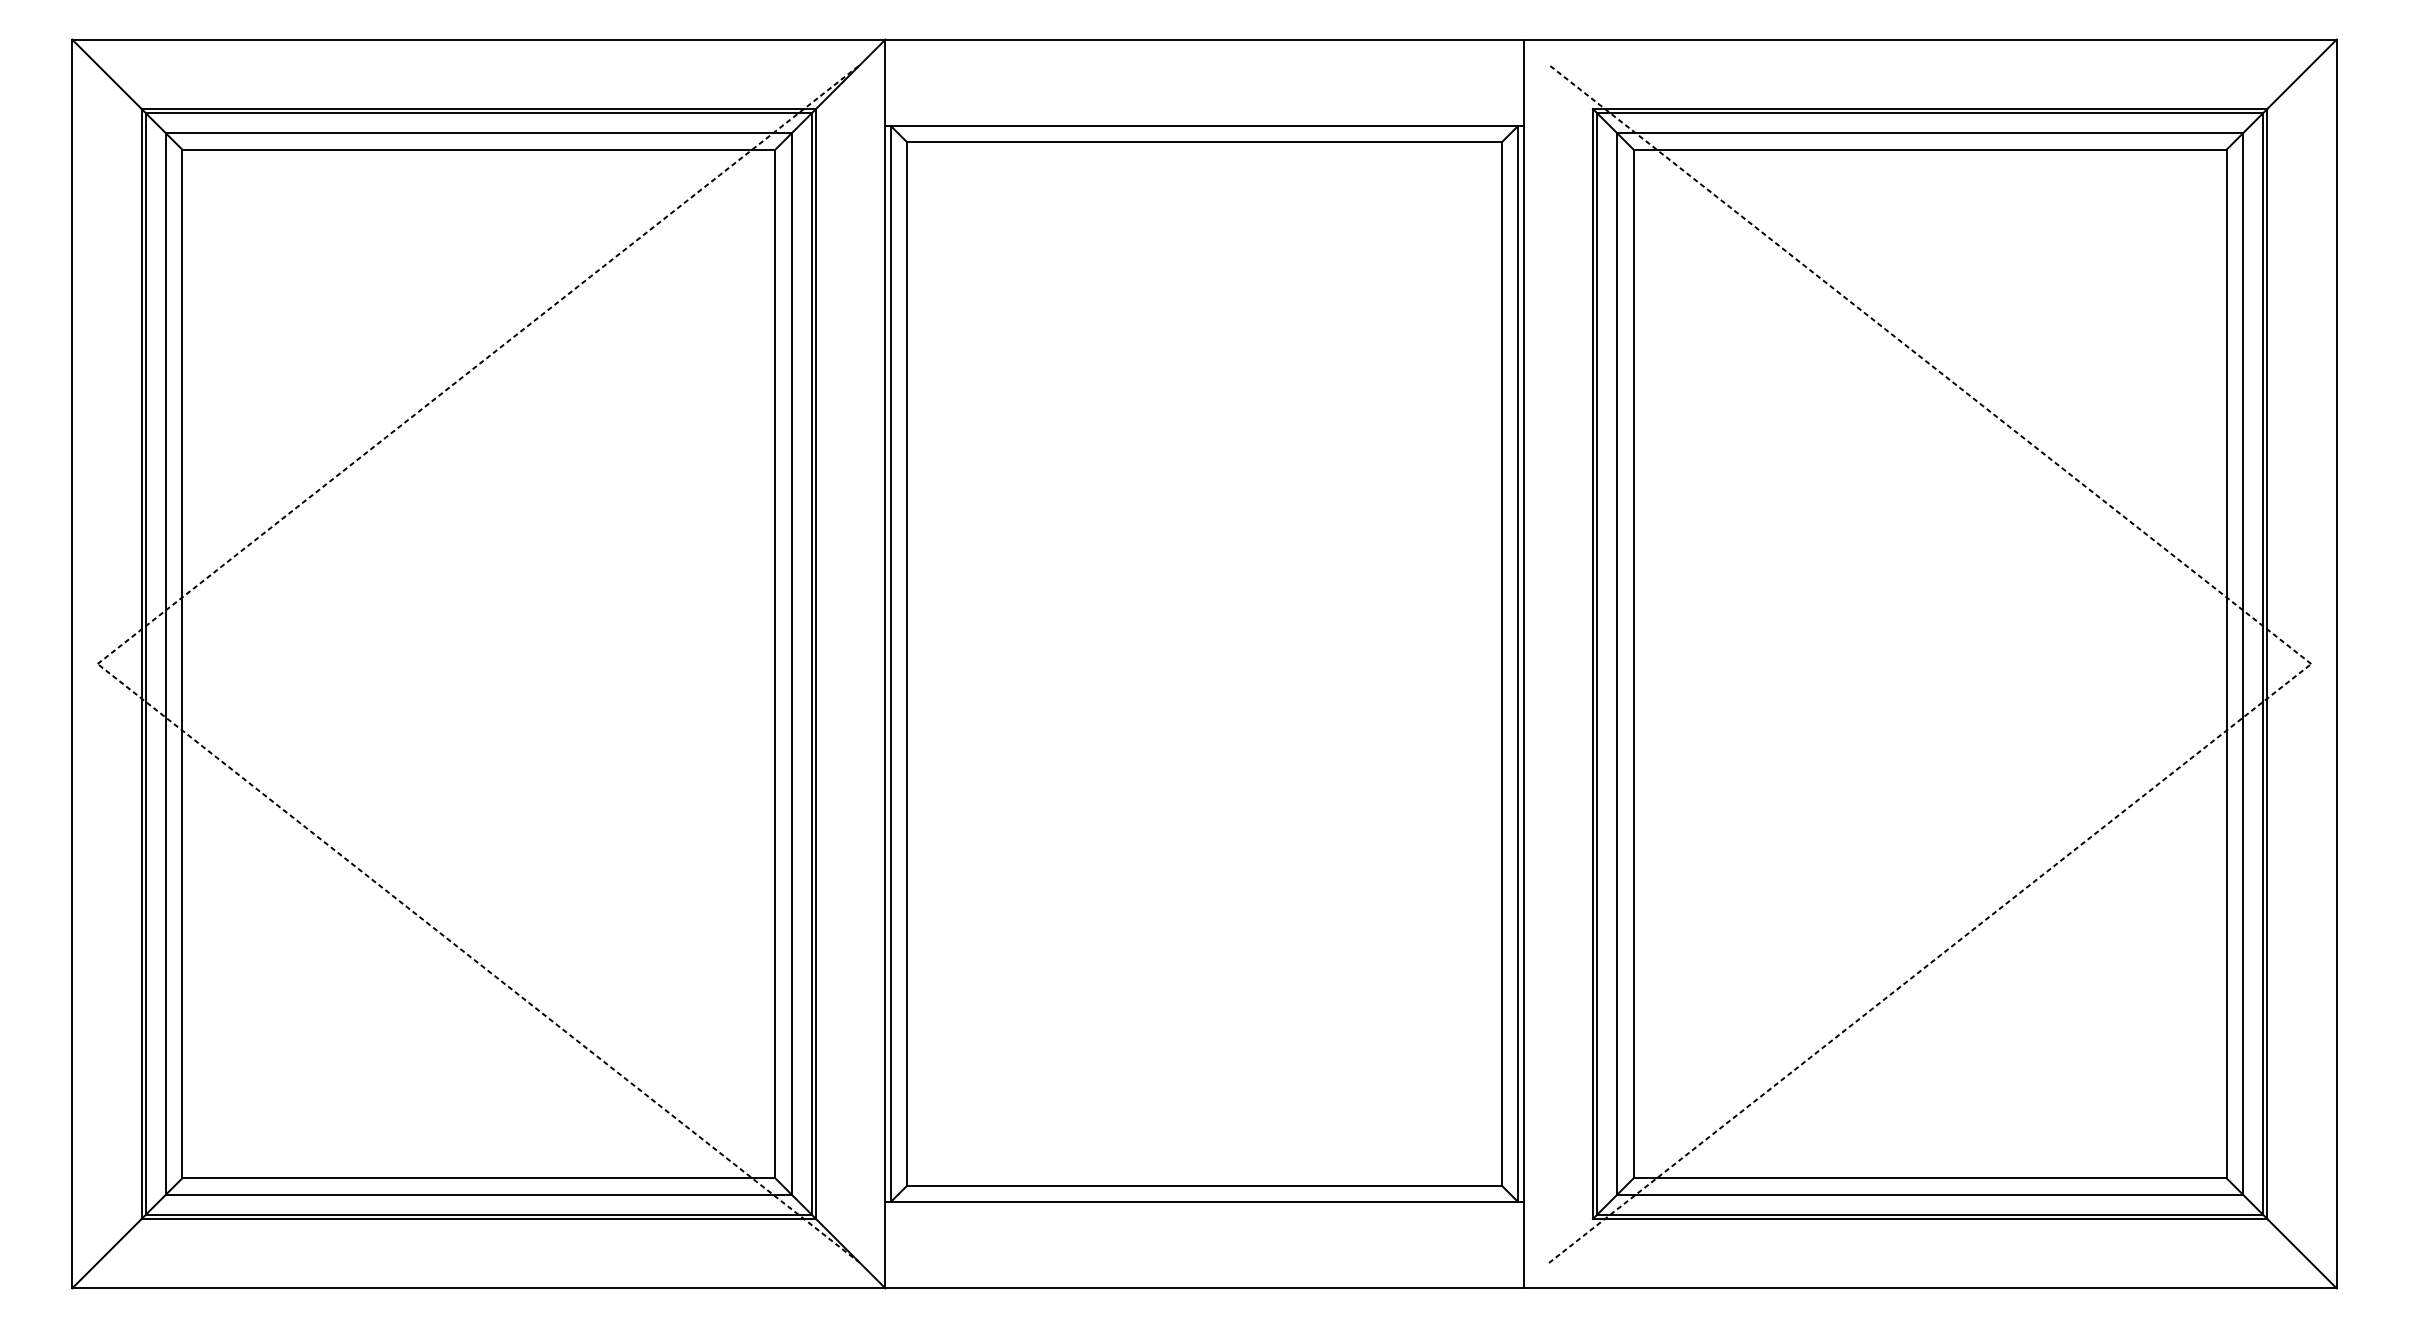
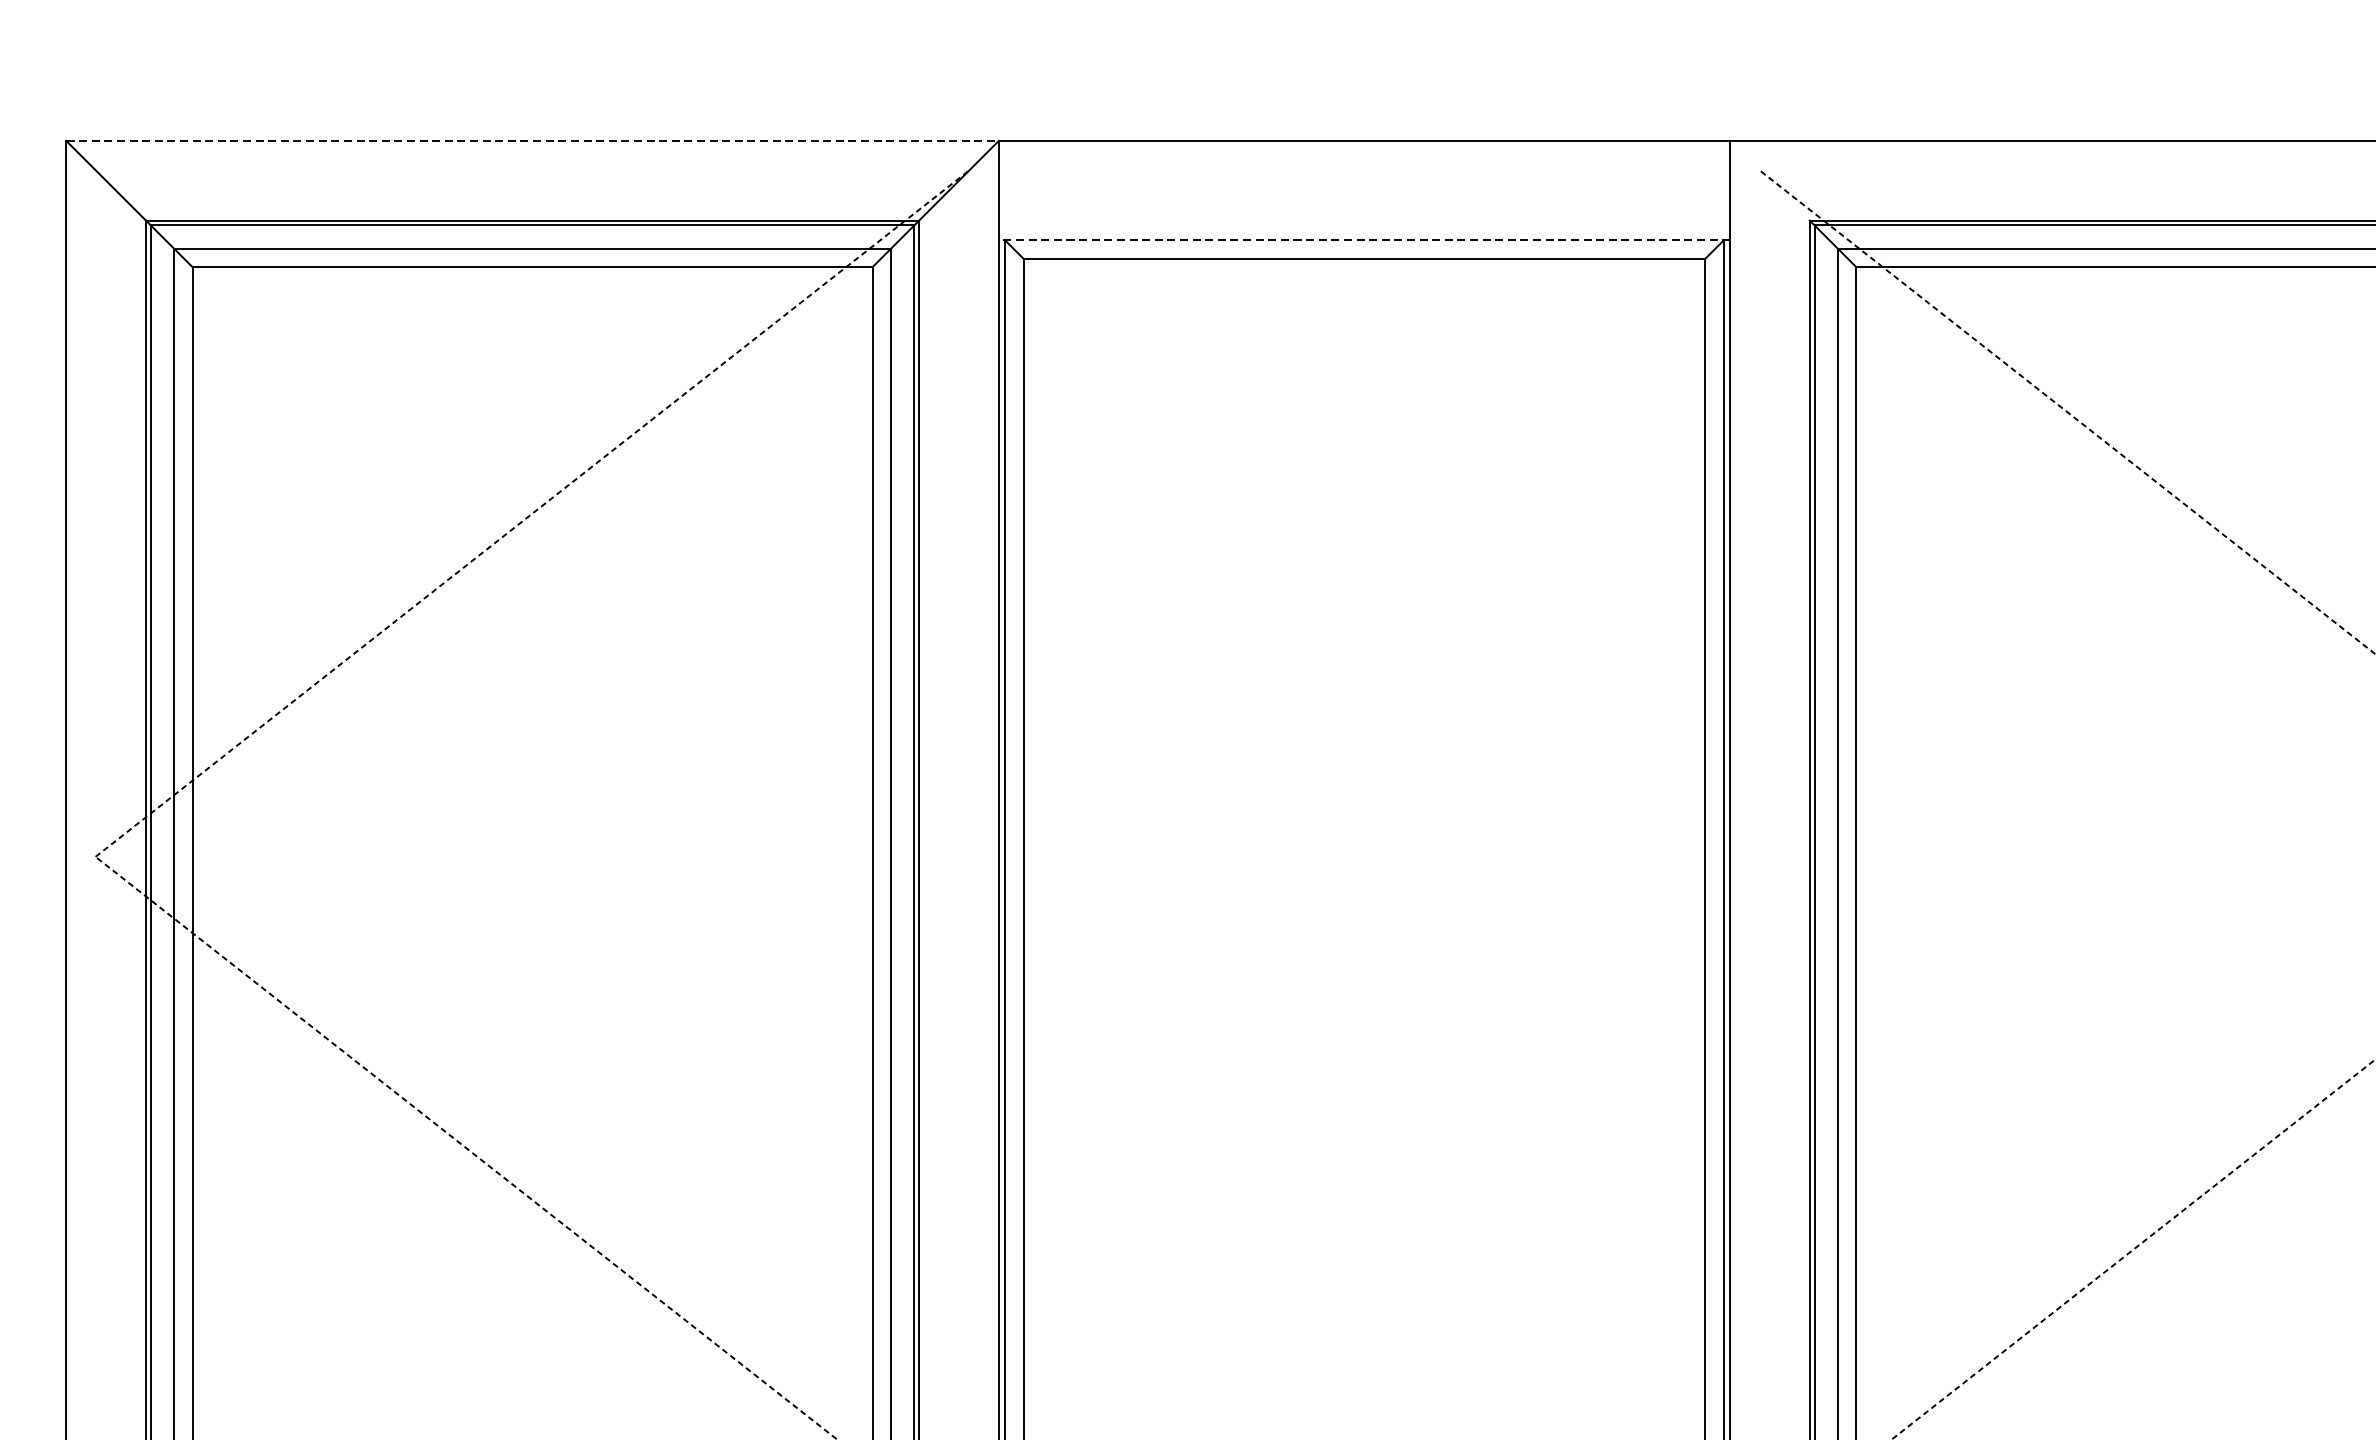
line: (478, 39) -> (532, 140), solid -> dashed
line: (1203, 126) -> (1363, 240), solid -> dashed

